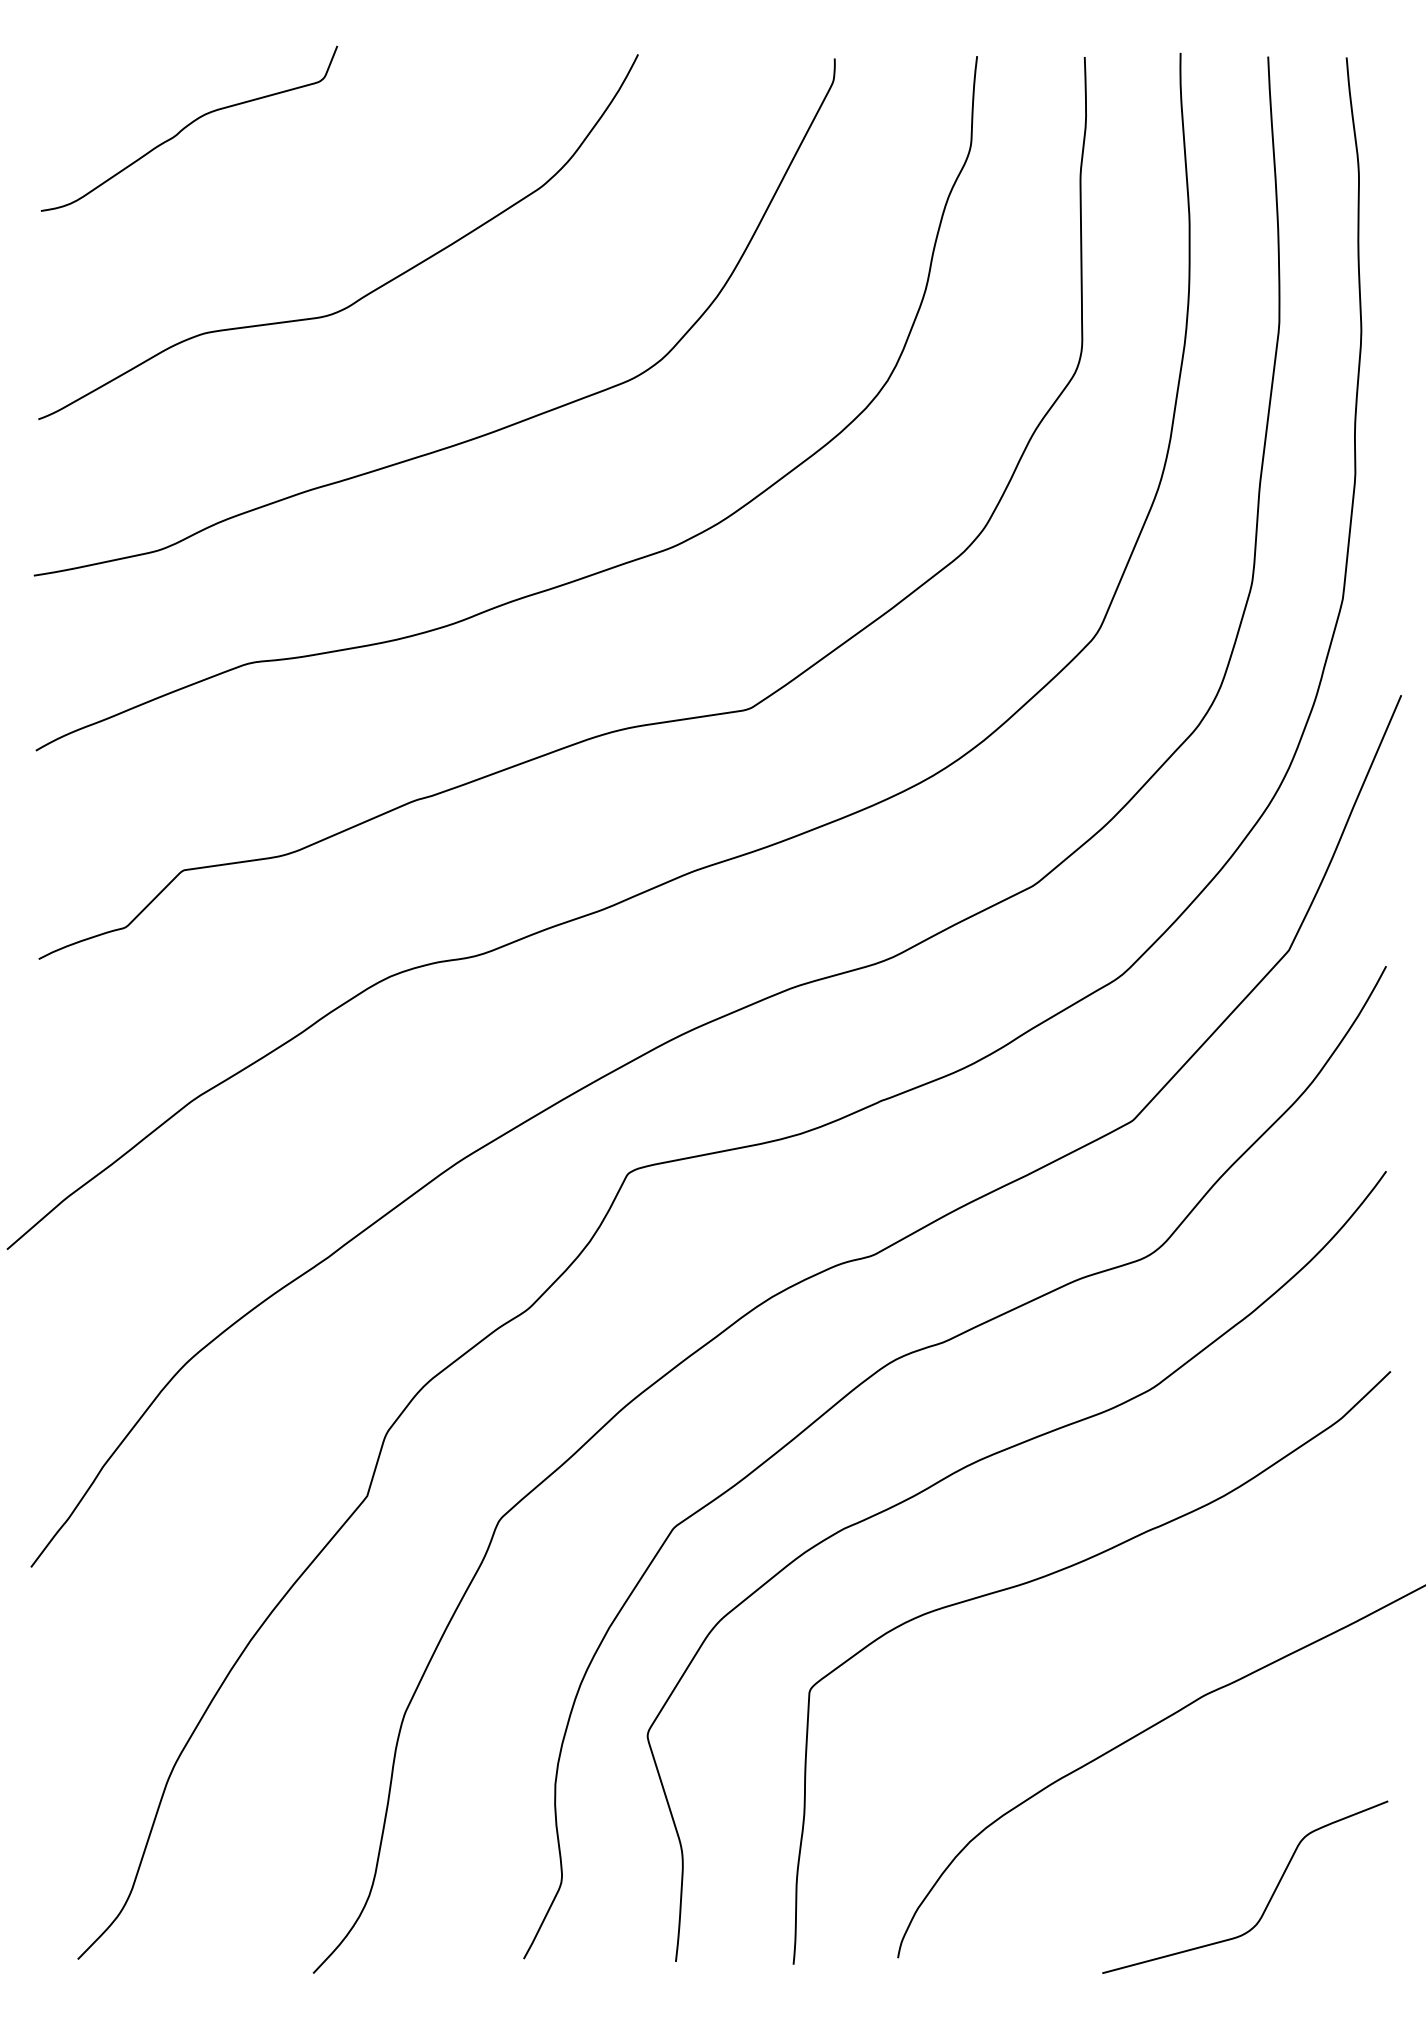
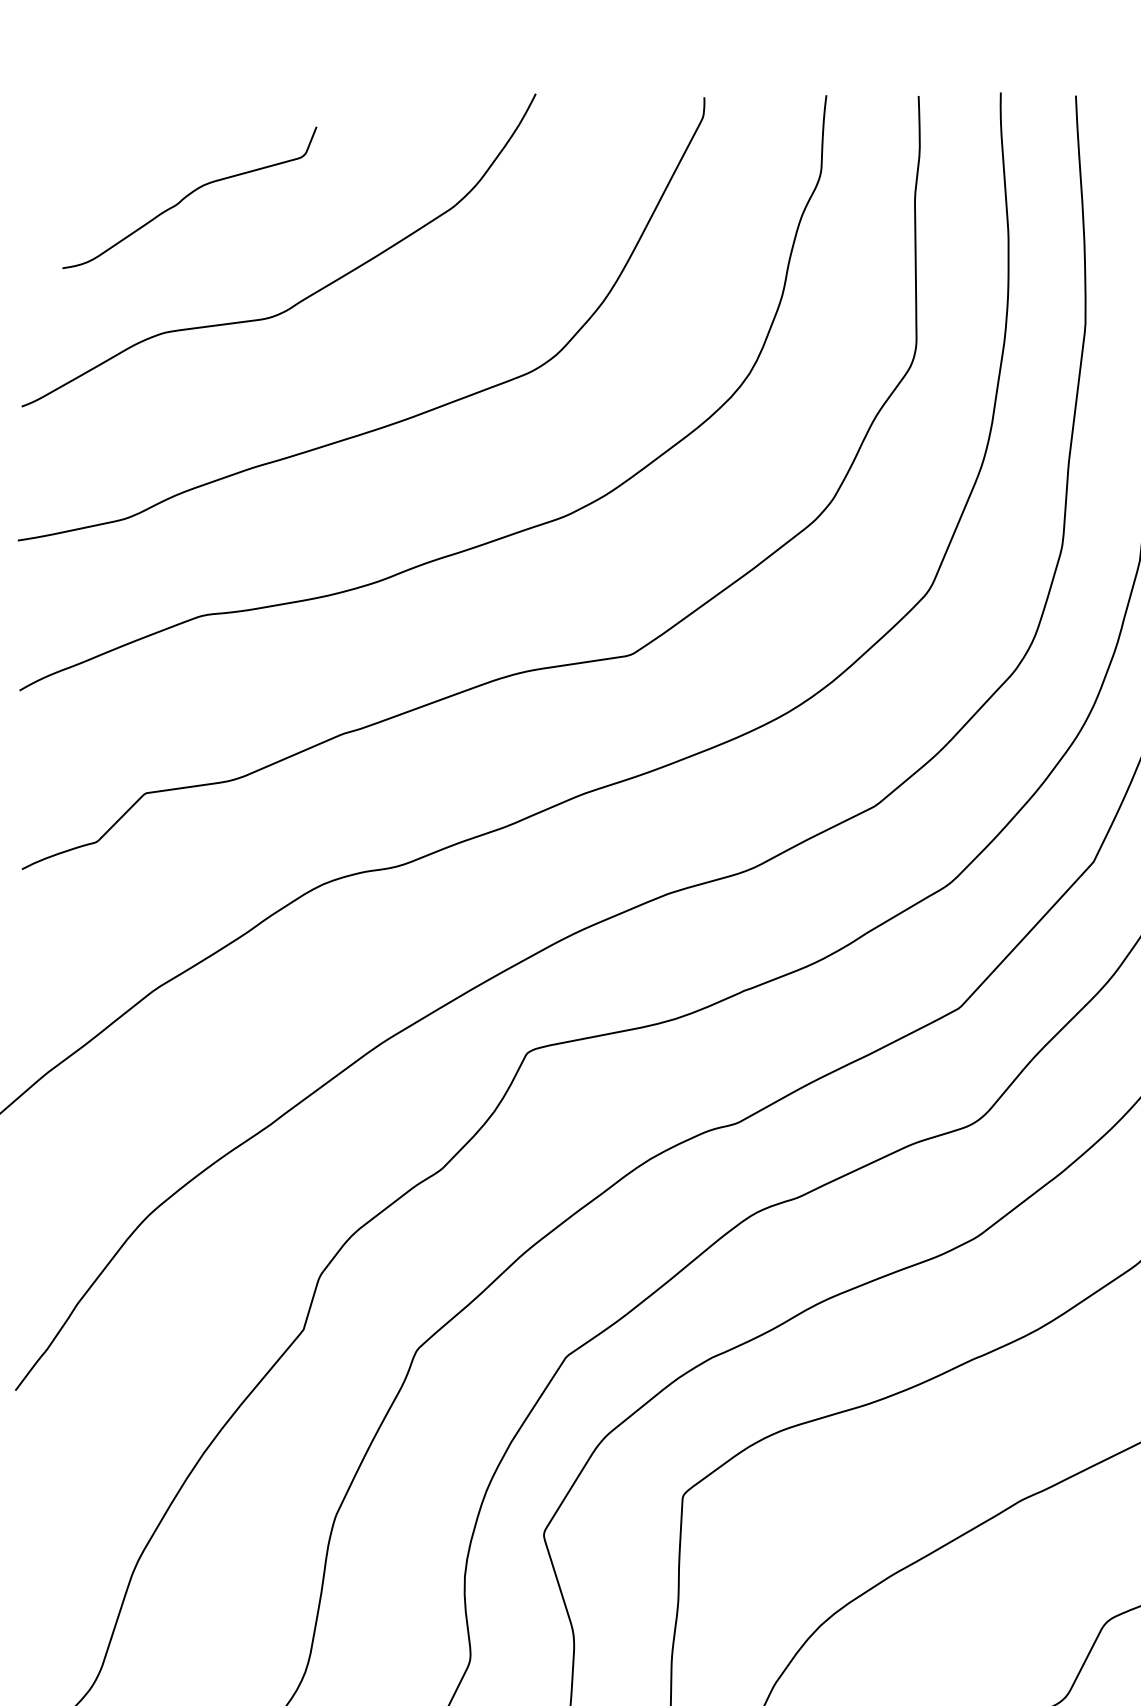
curve: (188, 126) -> (188, 195), moved

